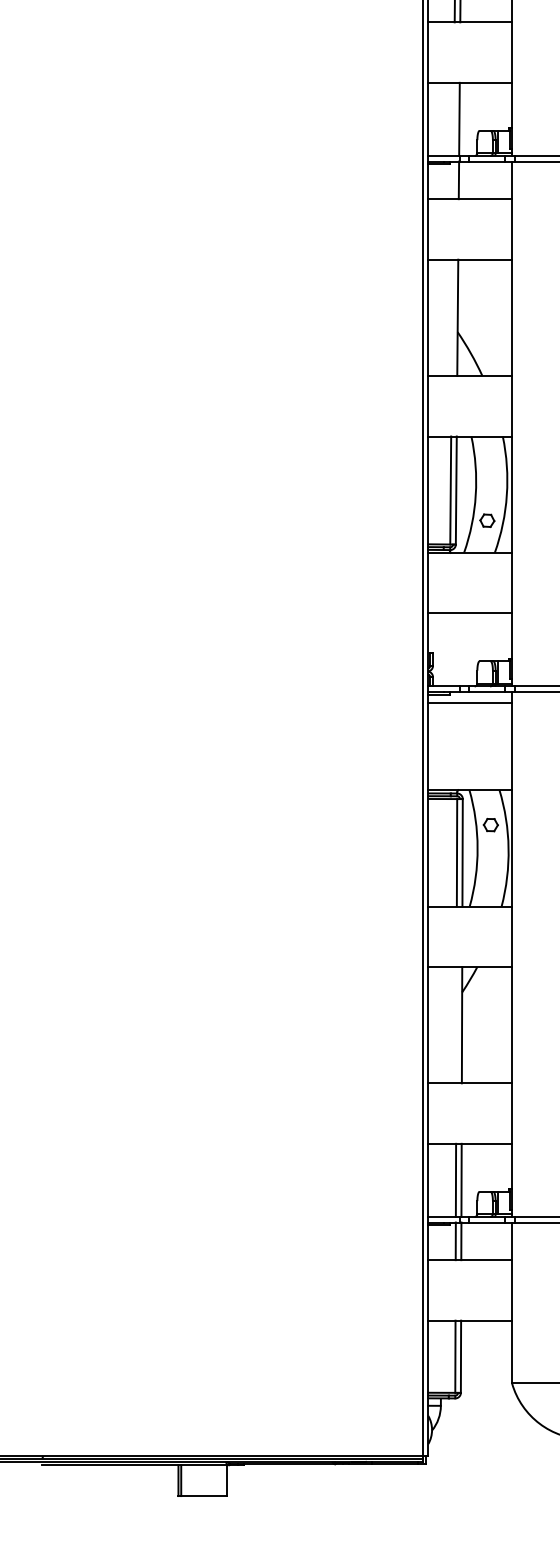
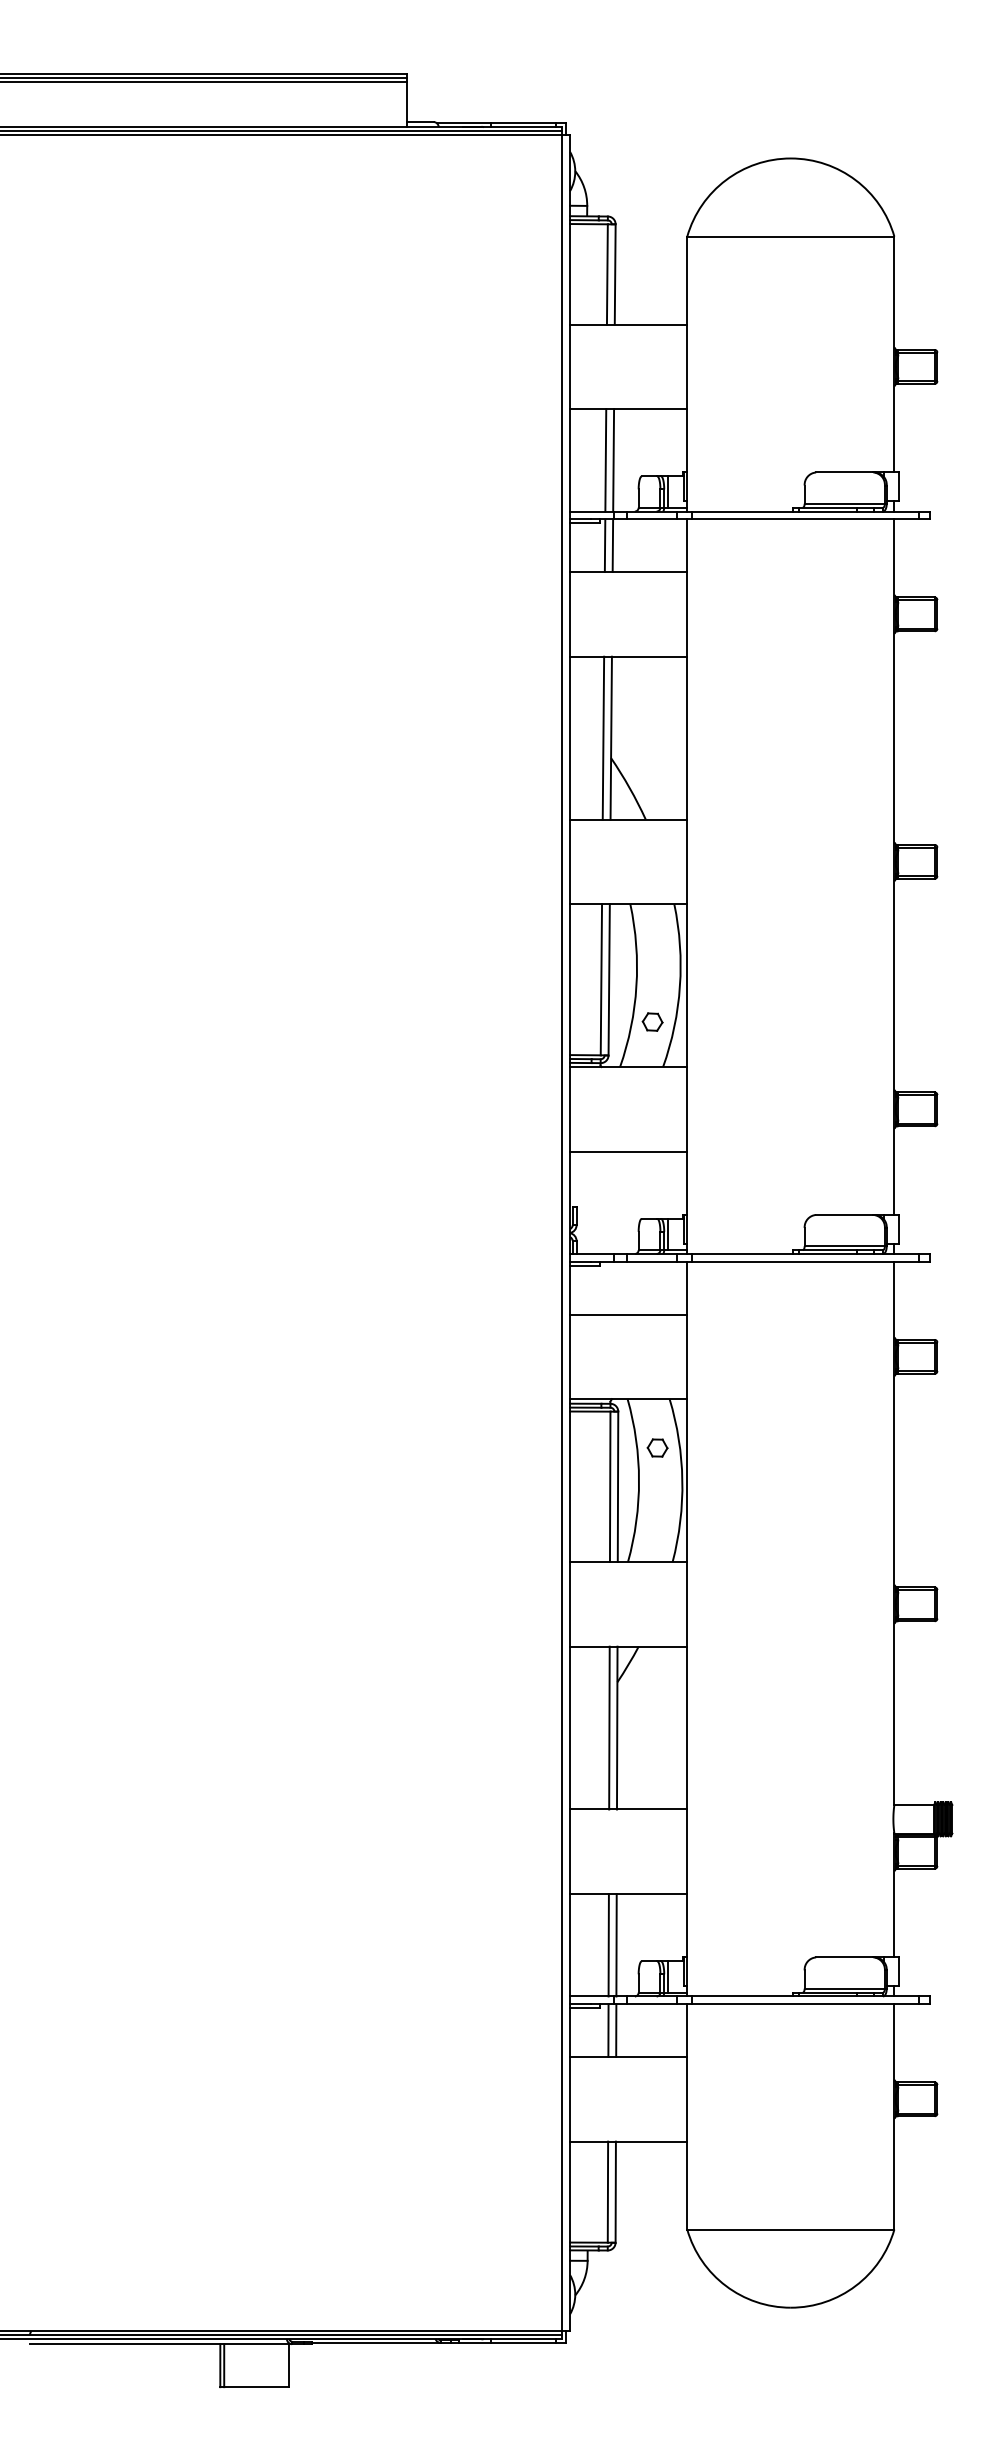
line: (453, 119) -> (605, 460), added
line: (452, 180) -> (604, 545), added
line: (452, 317) -> (603, 737), added
line: (470, 702) -> (628, 1314), moved
line: (456, 1024) -> (609, 1727), added

